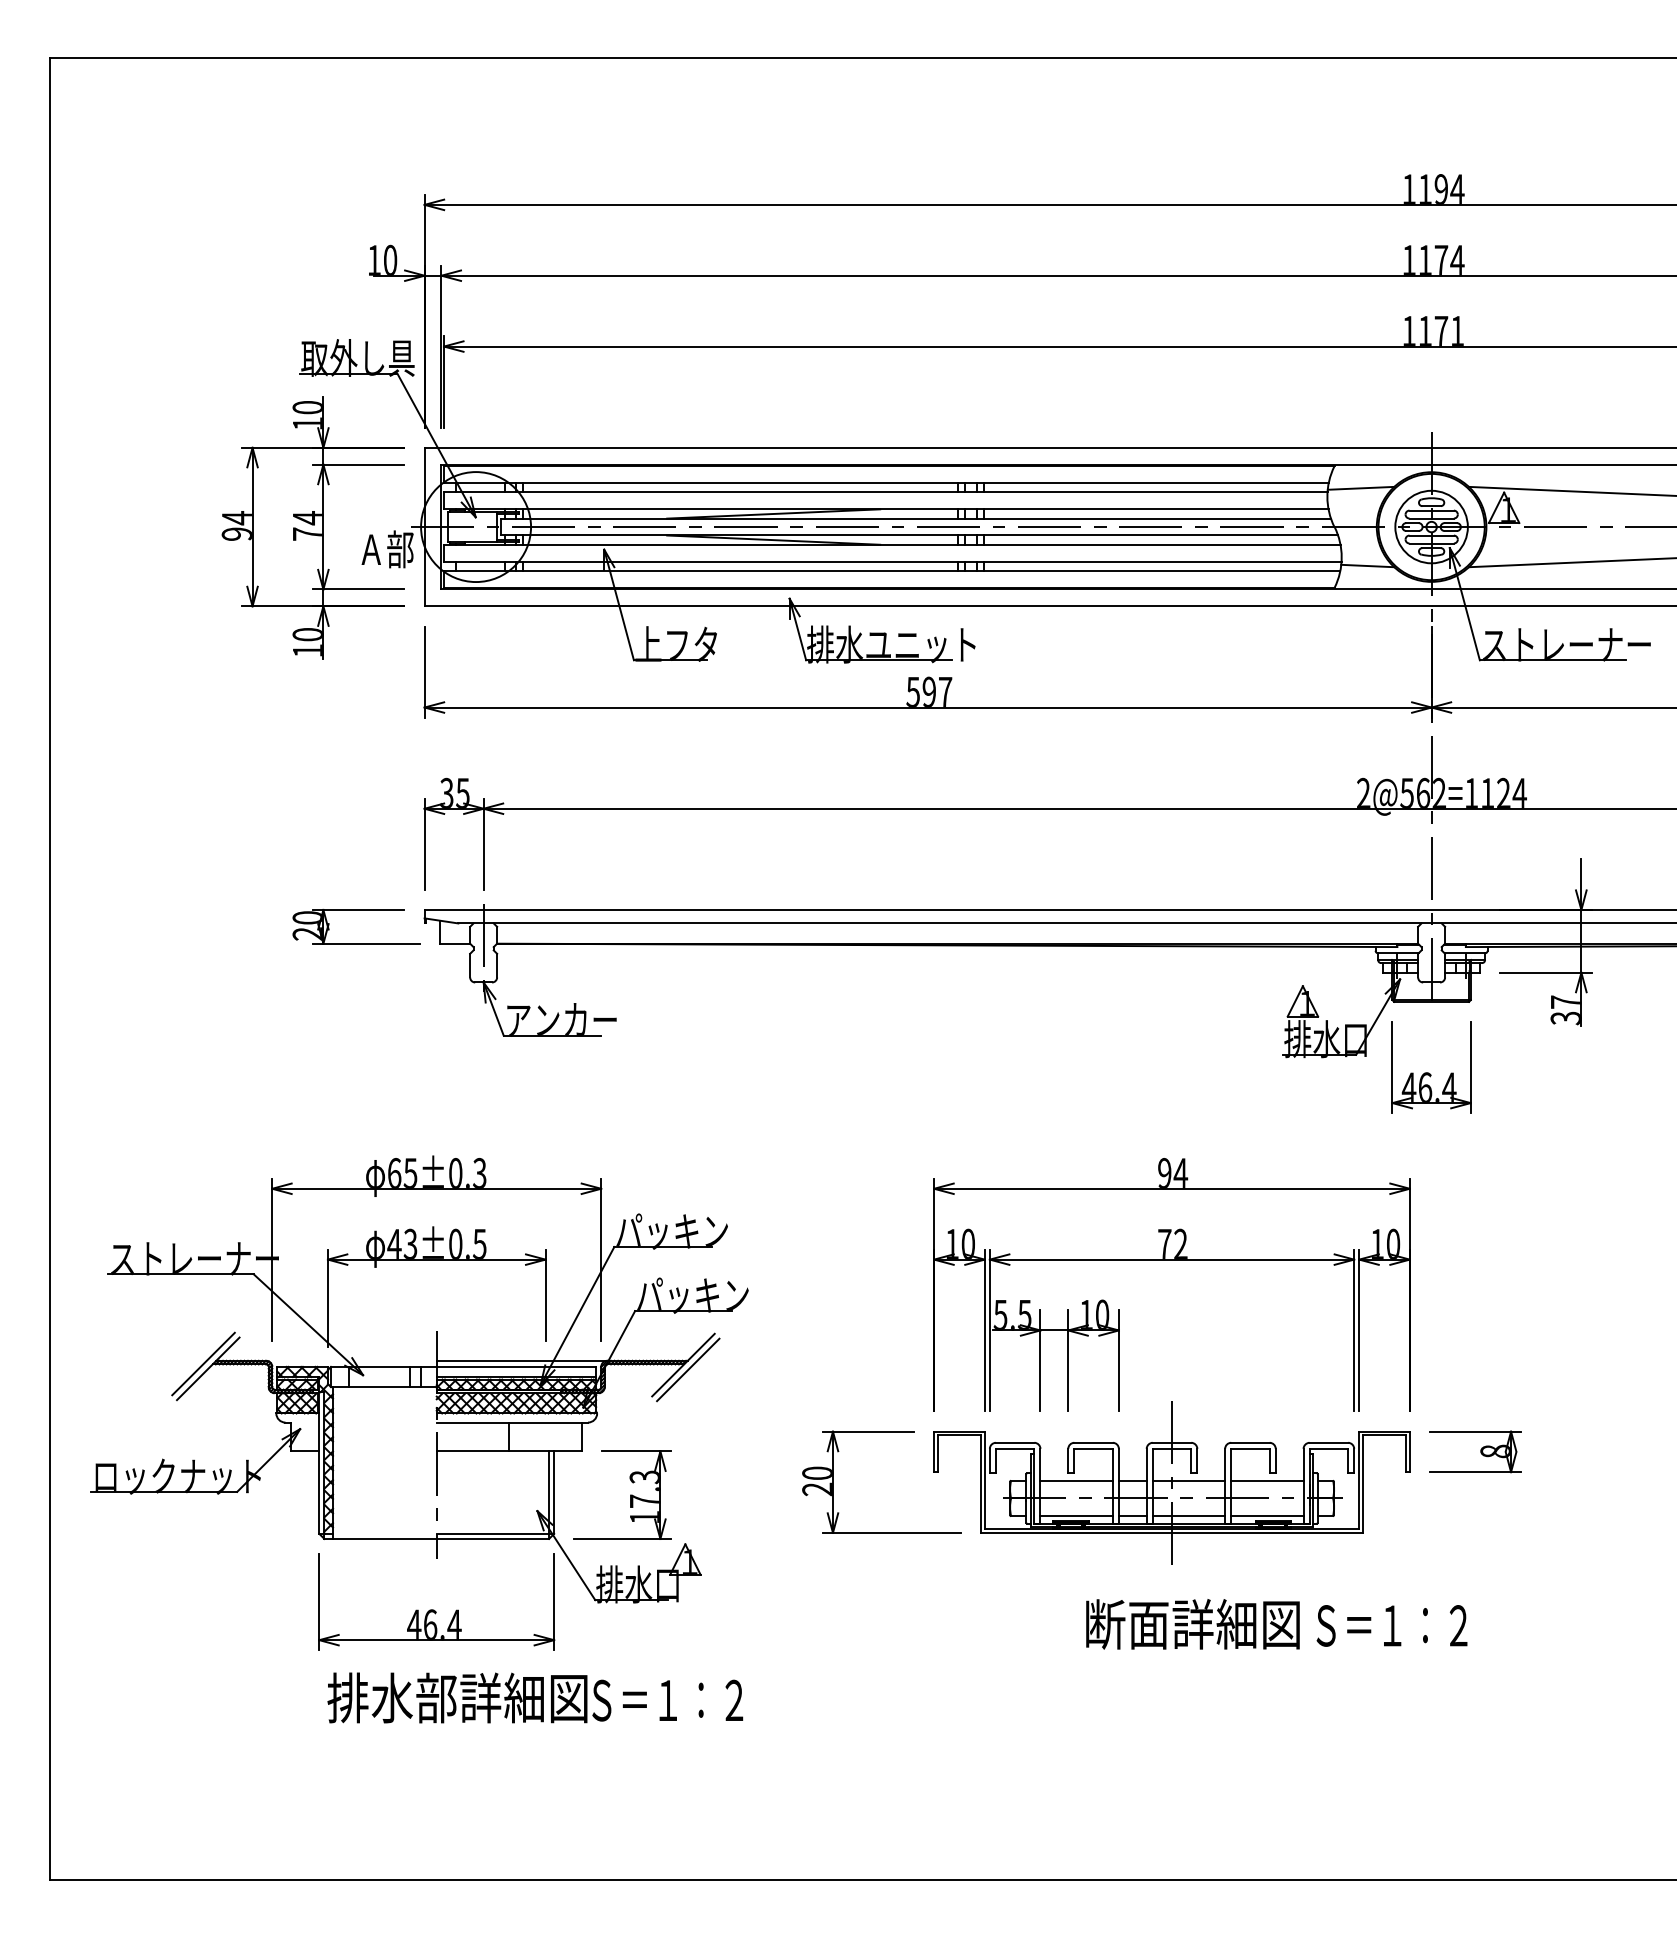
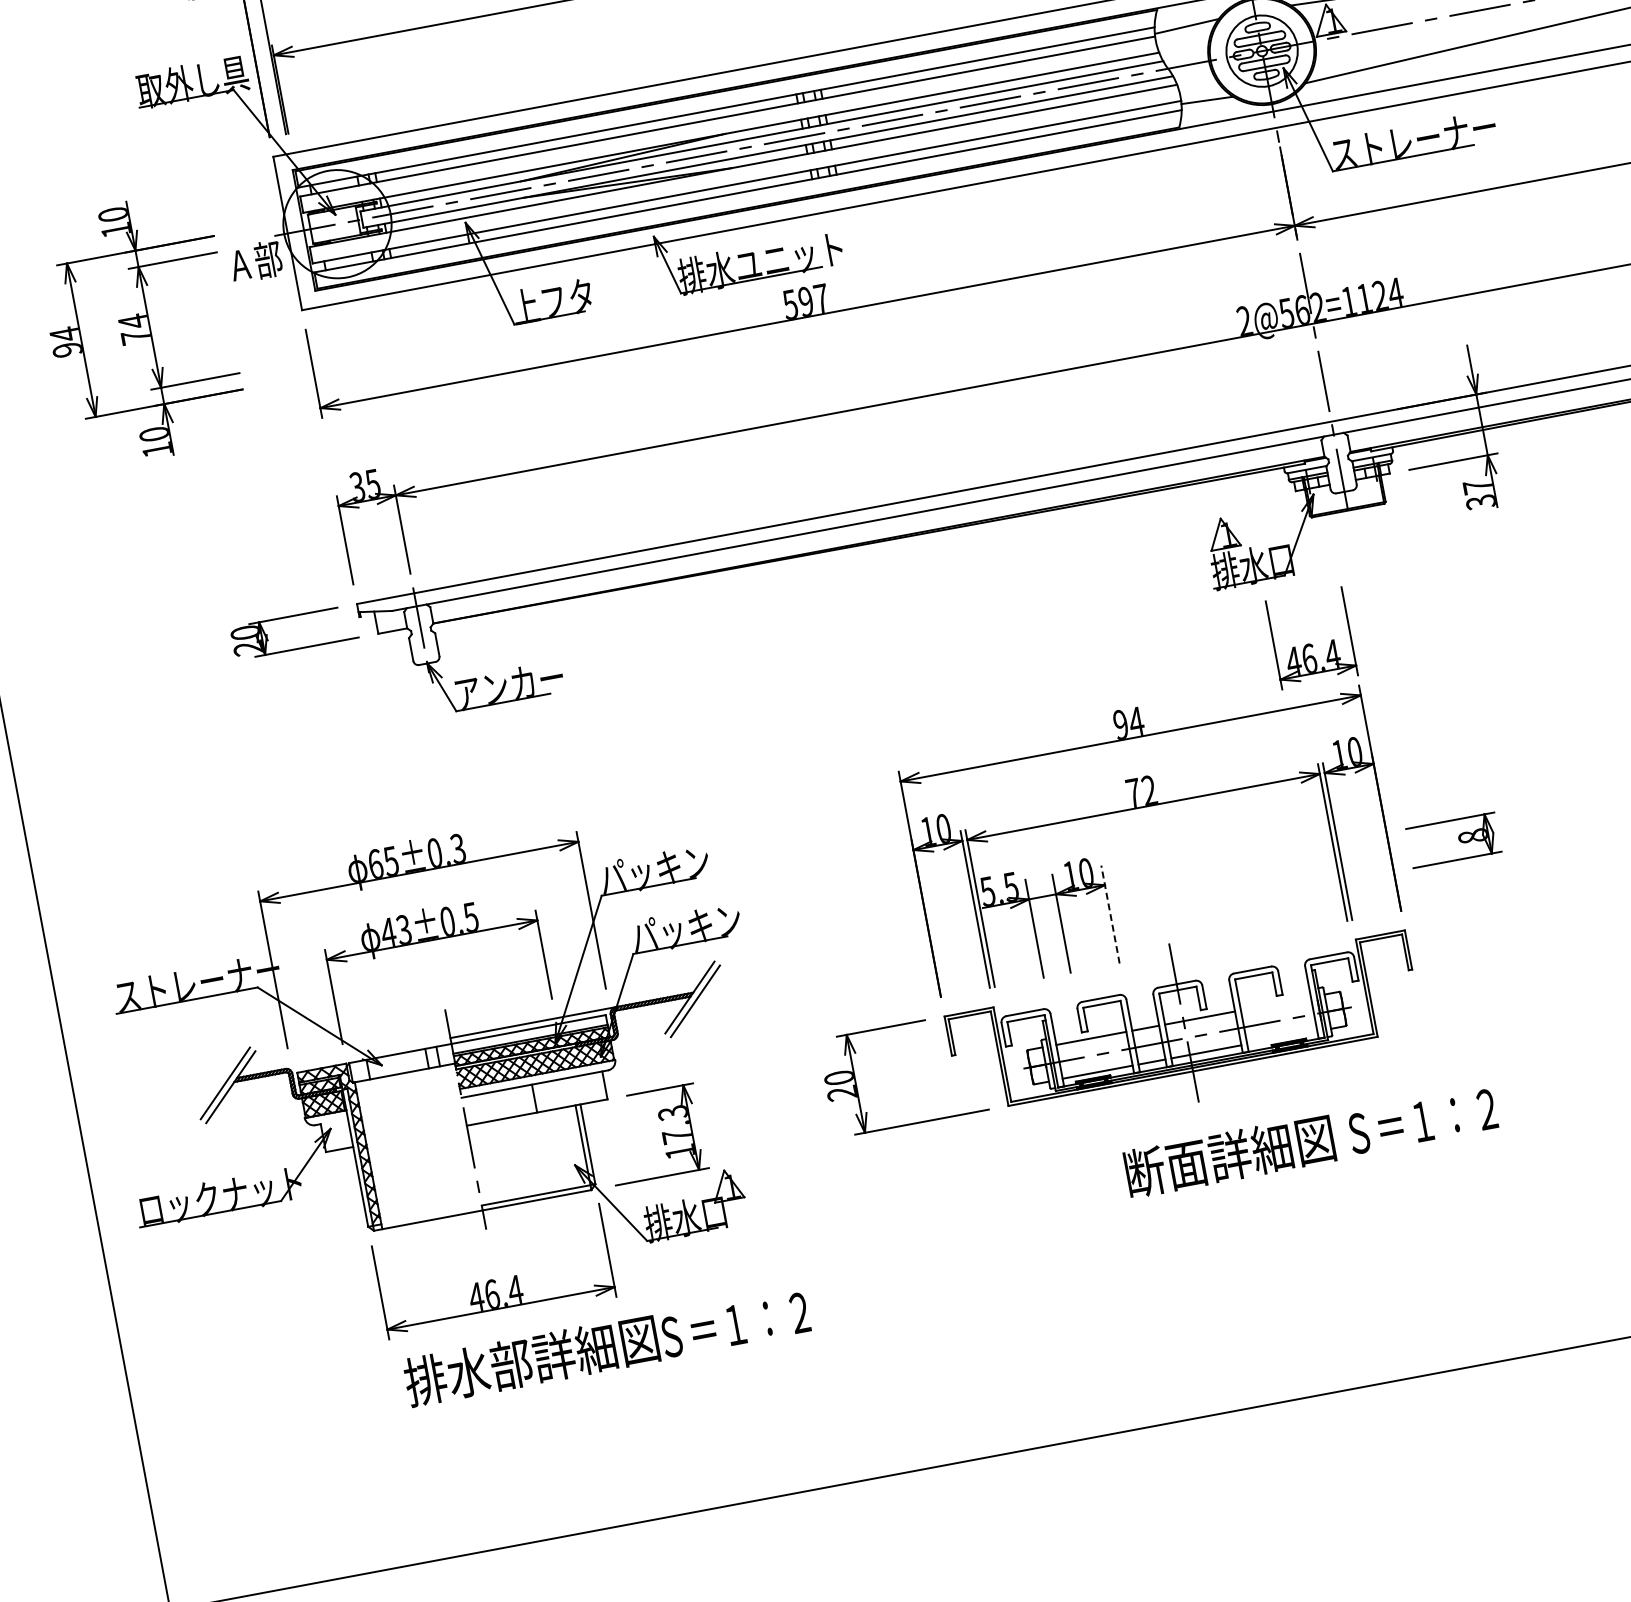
part: (312, 527) -> (139, 329), moved
part: (1431, 1067) -> (1311, 638), moved
line: (1118, 1360) -> (1110, 914), solid -> dashed
part: (1475, 1451) -> (1453, 839), moved
line: (1267, 1480) -> (1275, 1003), removed
line: (1267, 1515) -> (1282, 1037), removed

